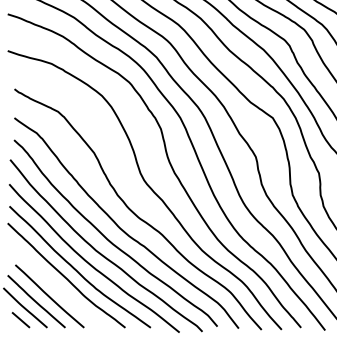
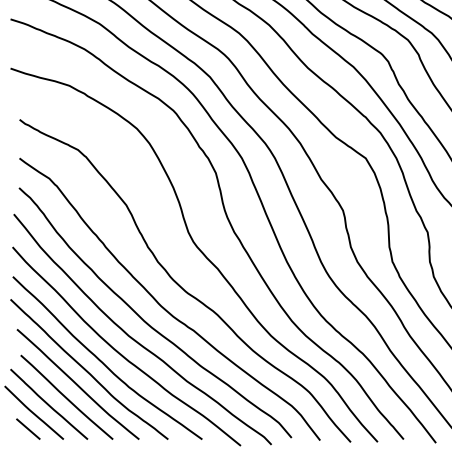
curve: (57, 286) -> (77, 384), added

